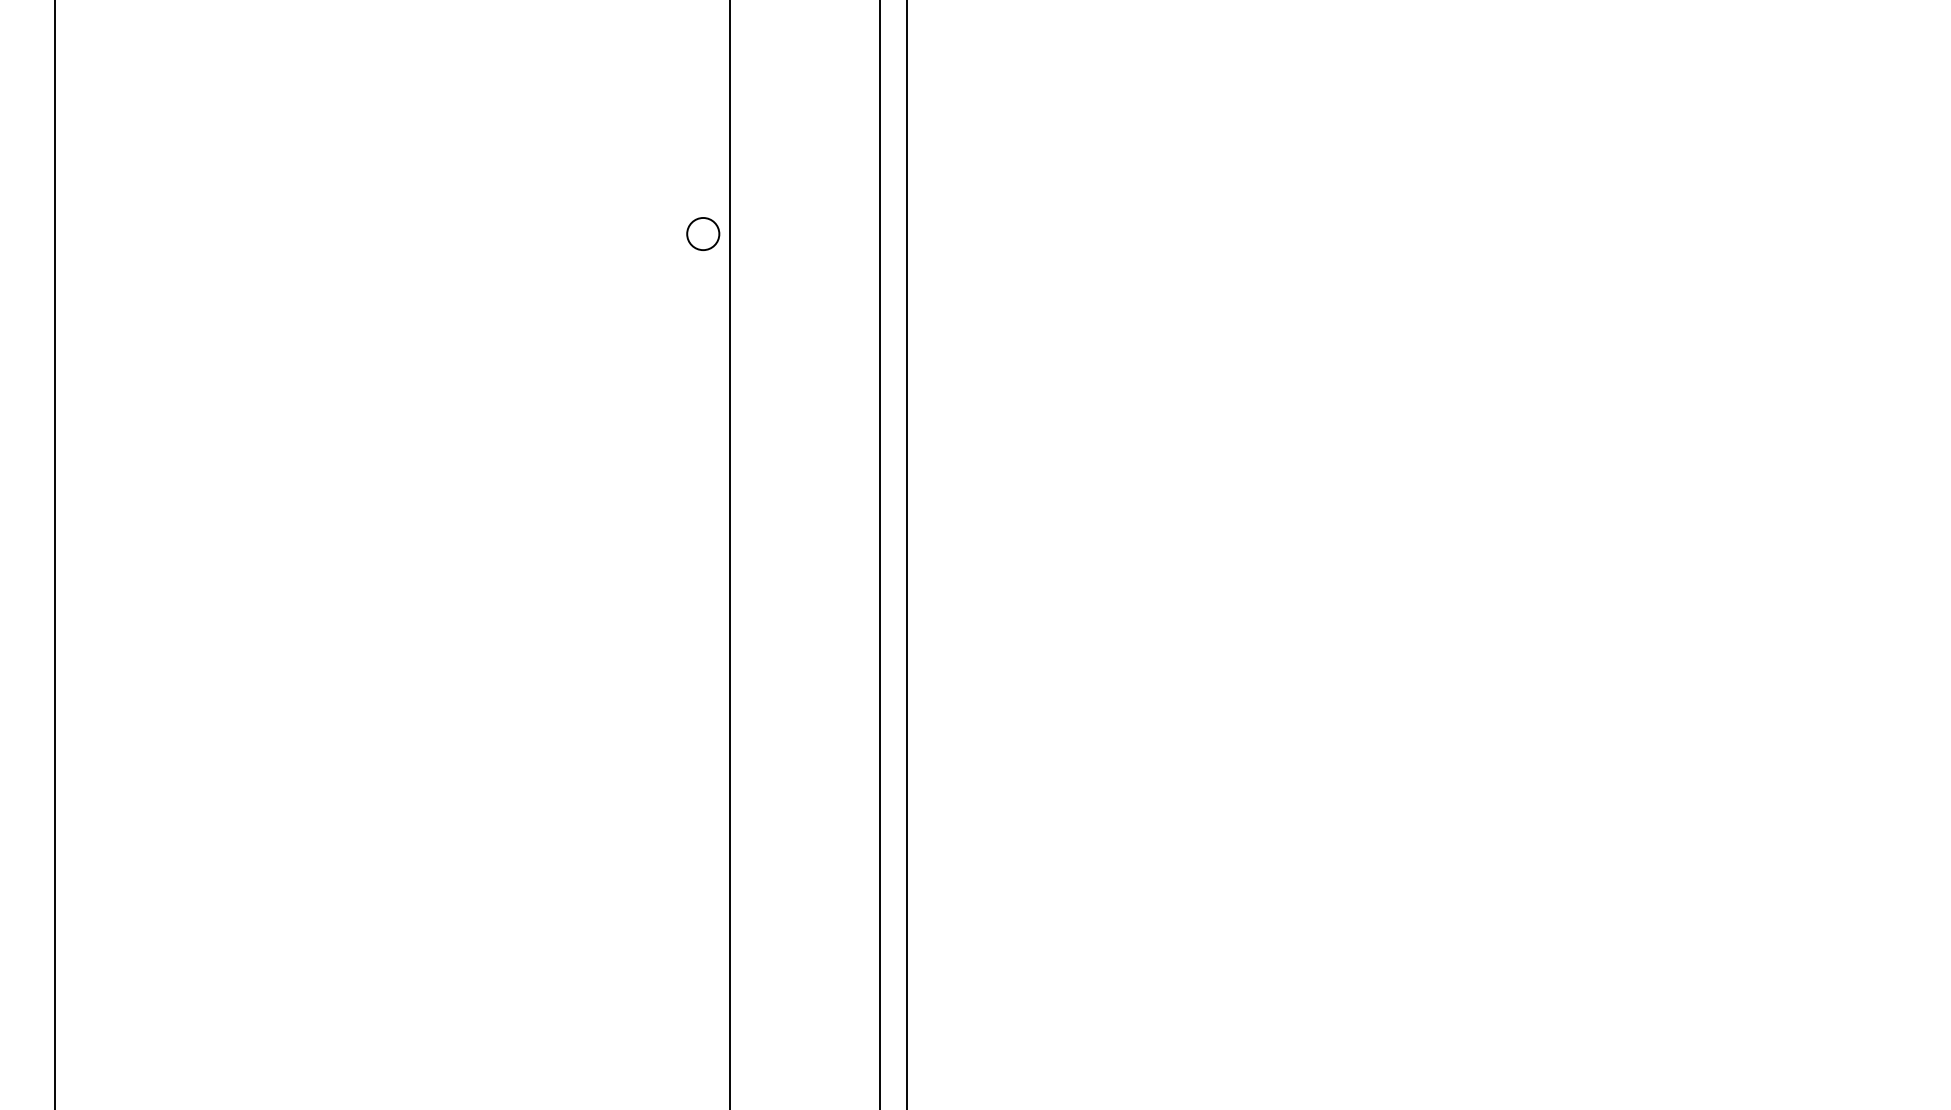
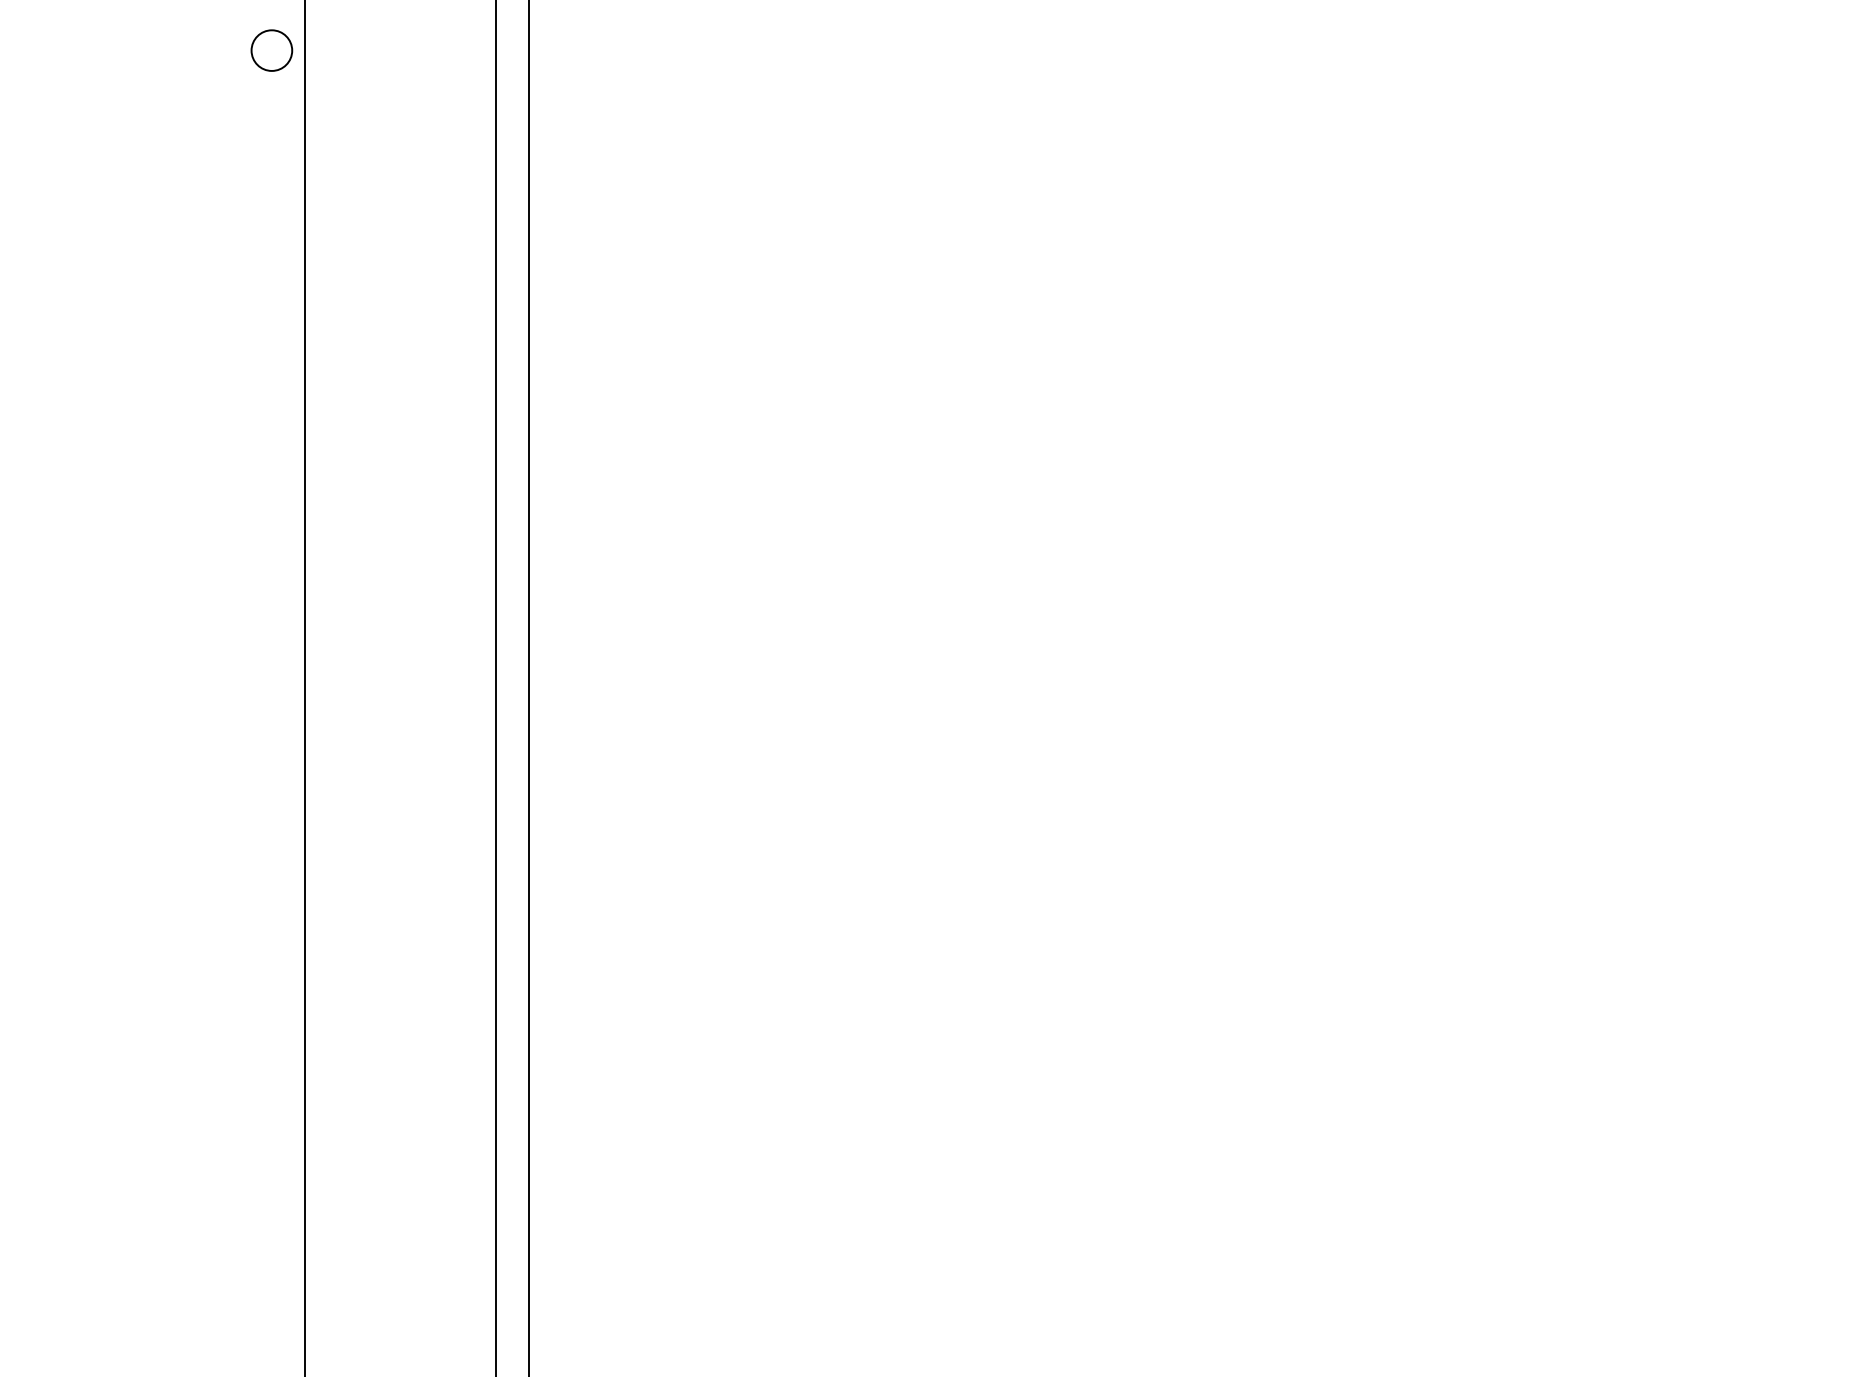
circle: (703, 233) -> (272, 49), moved

